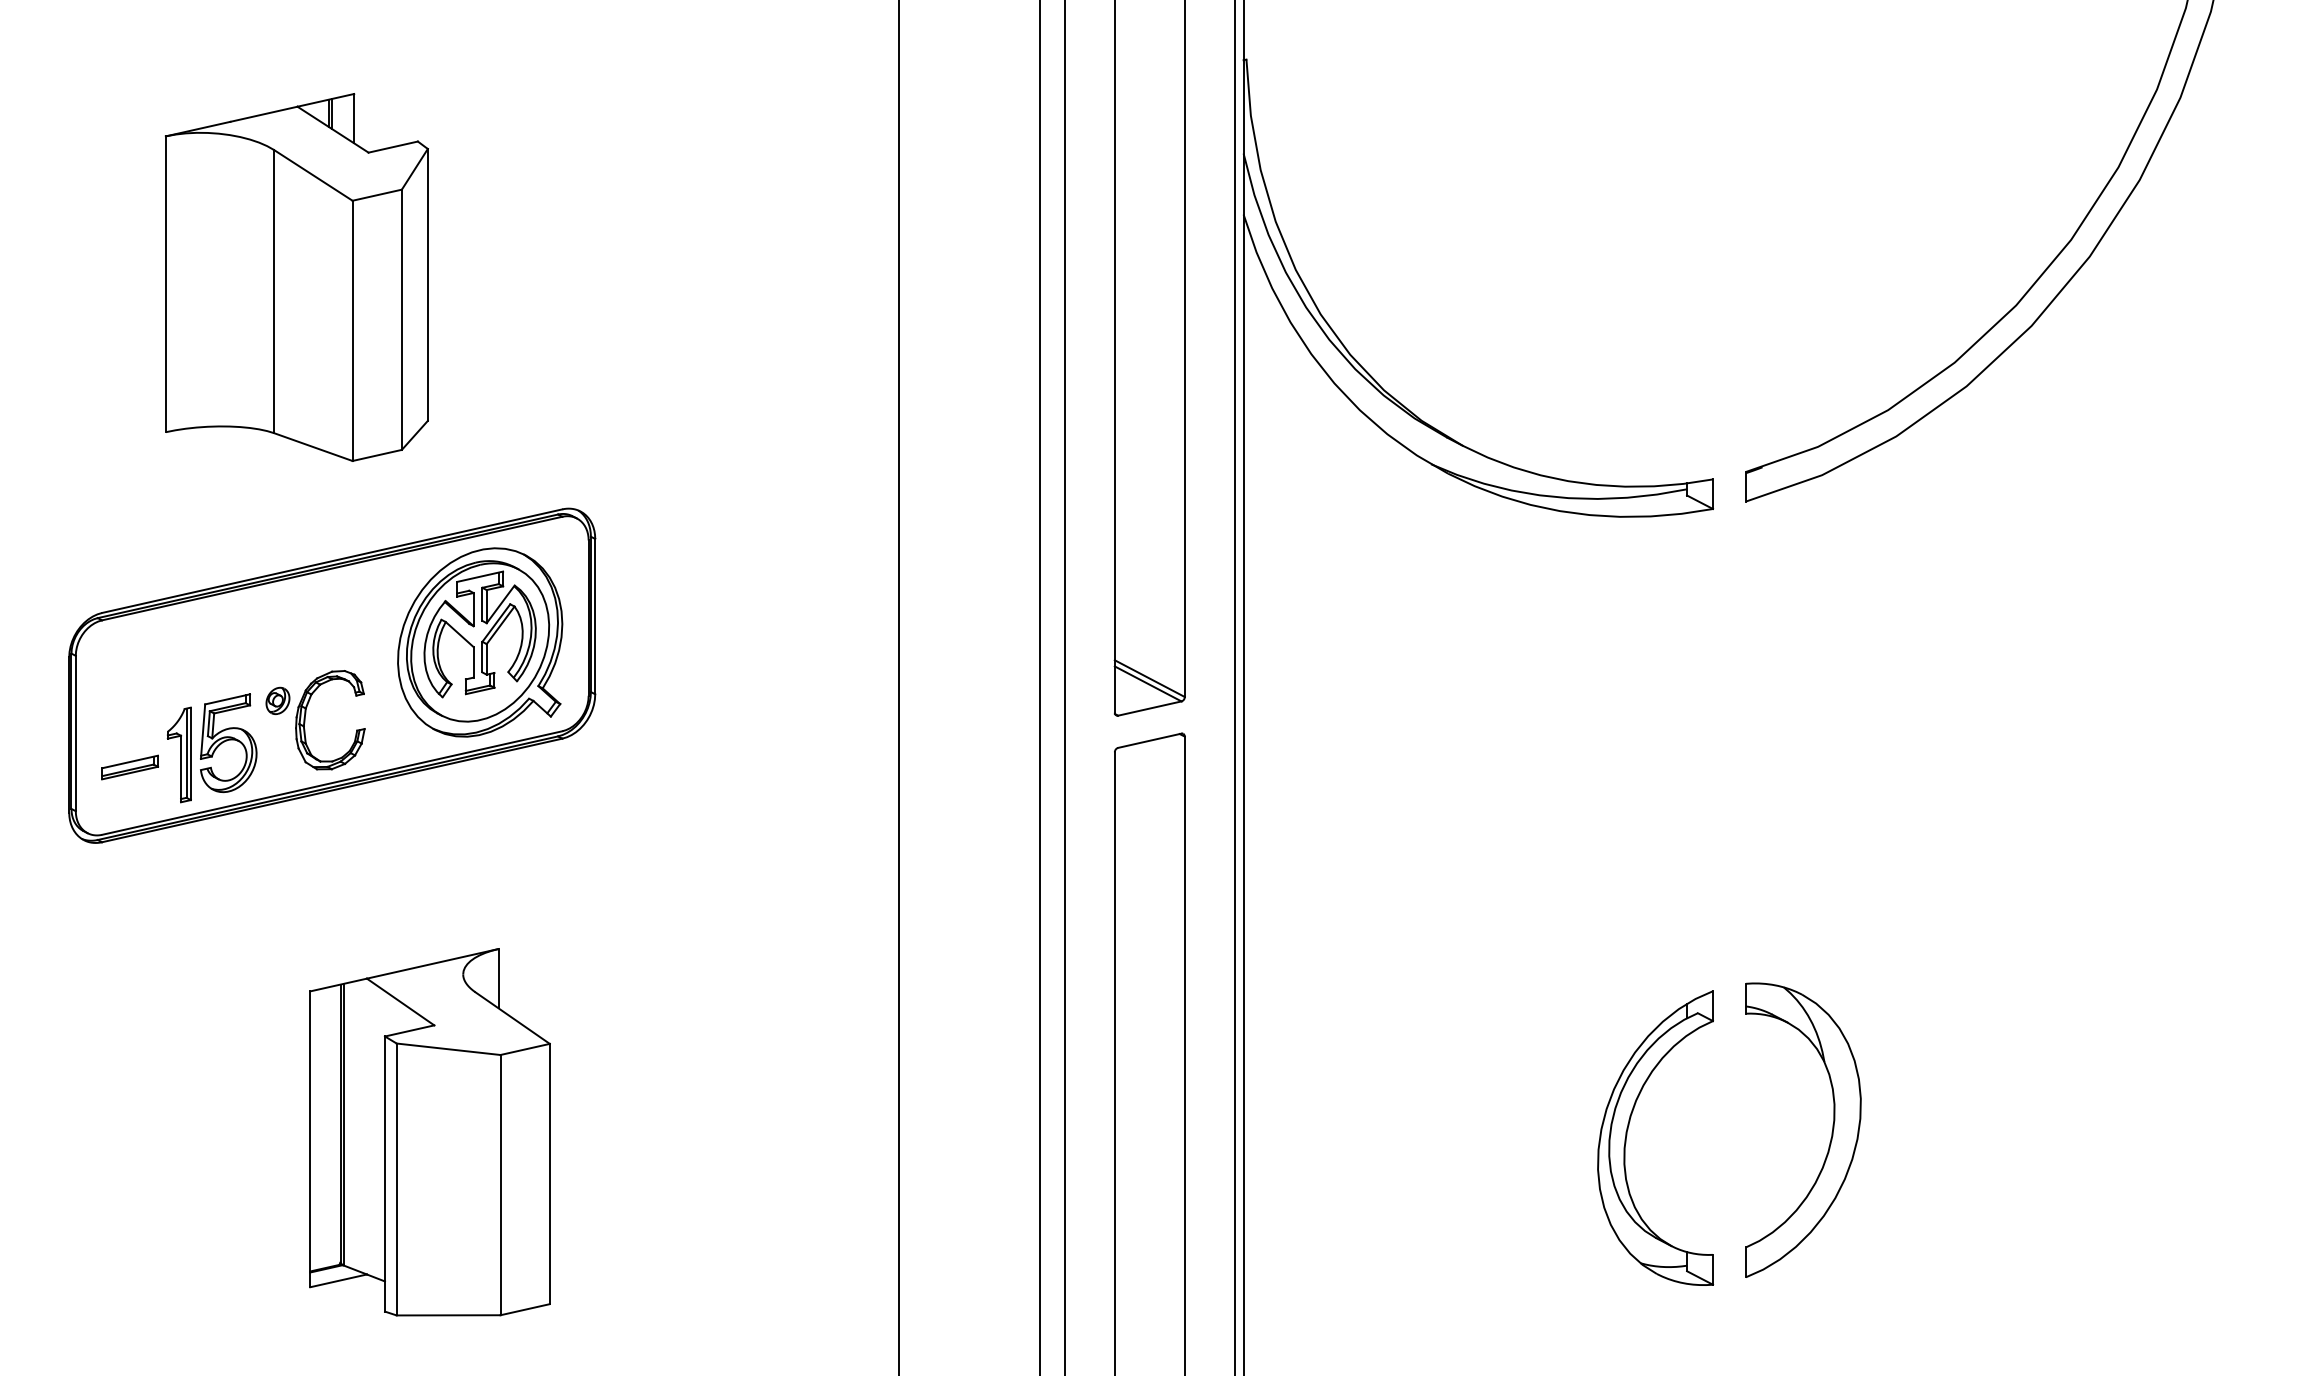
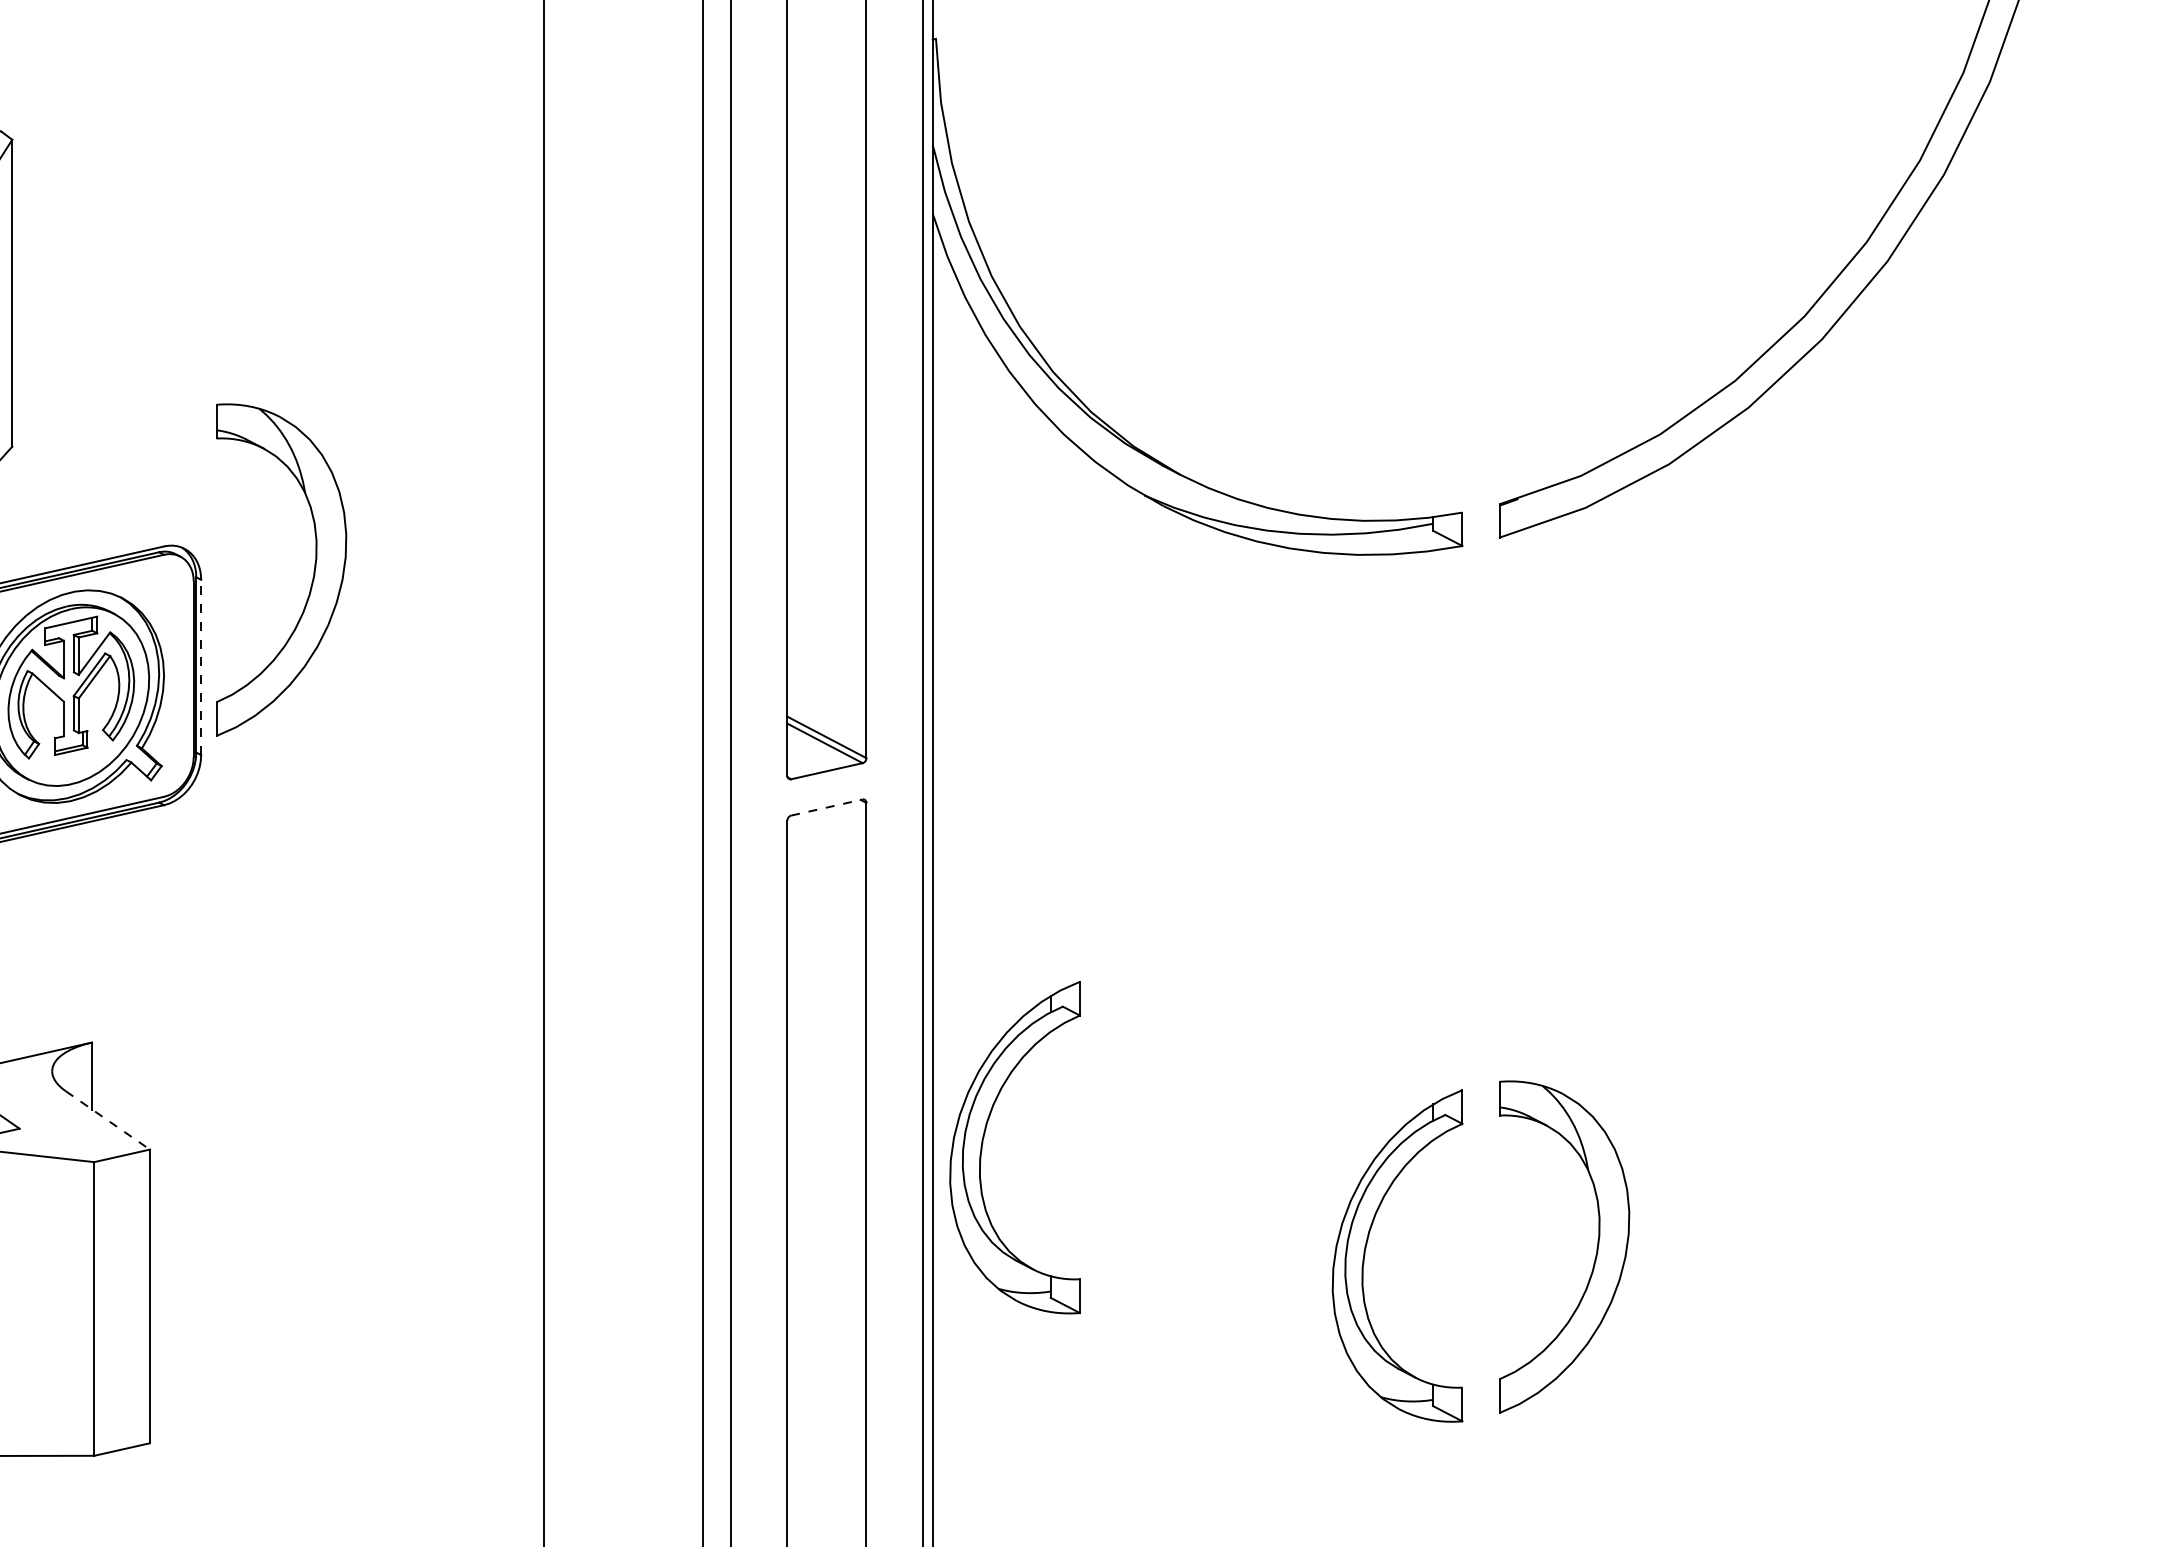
part: (694, 532) -> (313, 572), added
line: (595, 616) -> (201, 667), solid -> dashed
line: (1149, 740) -> (826, 807), solid -> dashed
line: (513, 1018) -> (108, 1120), solid -> dashed
part: (1288, 1039) -> (983, 1144), added

